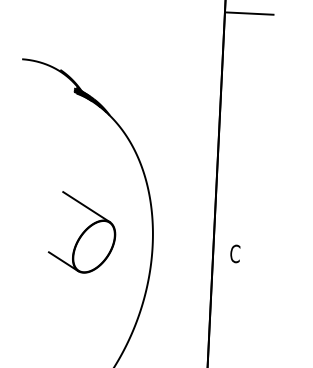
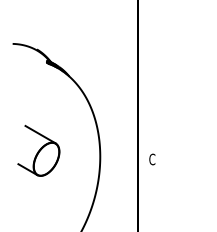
line: (248, 13) -> (153, 8), removed
part: (81, 232) -> (38, 150), moved

